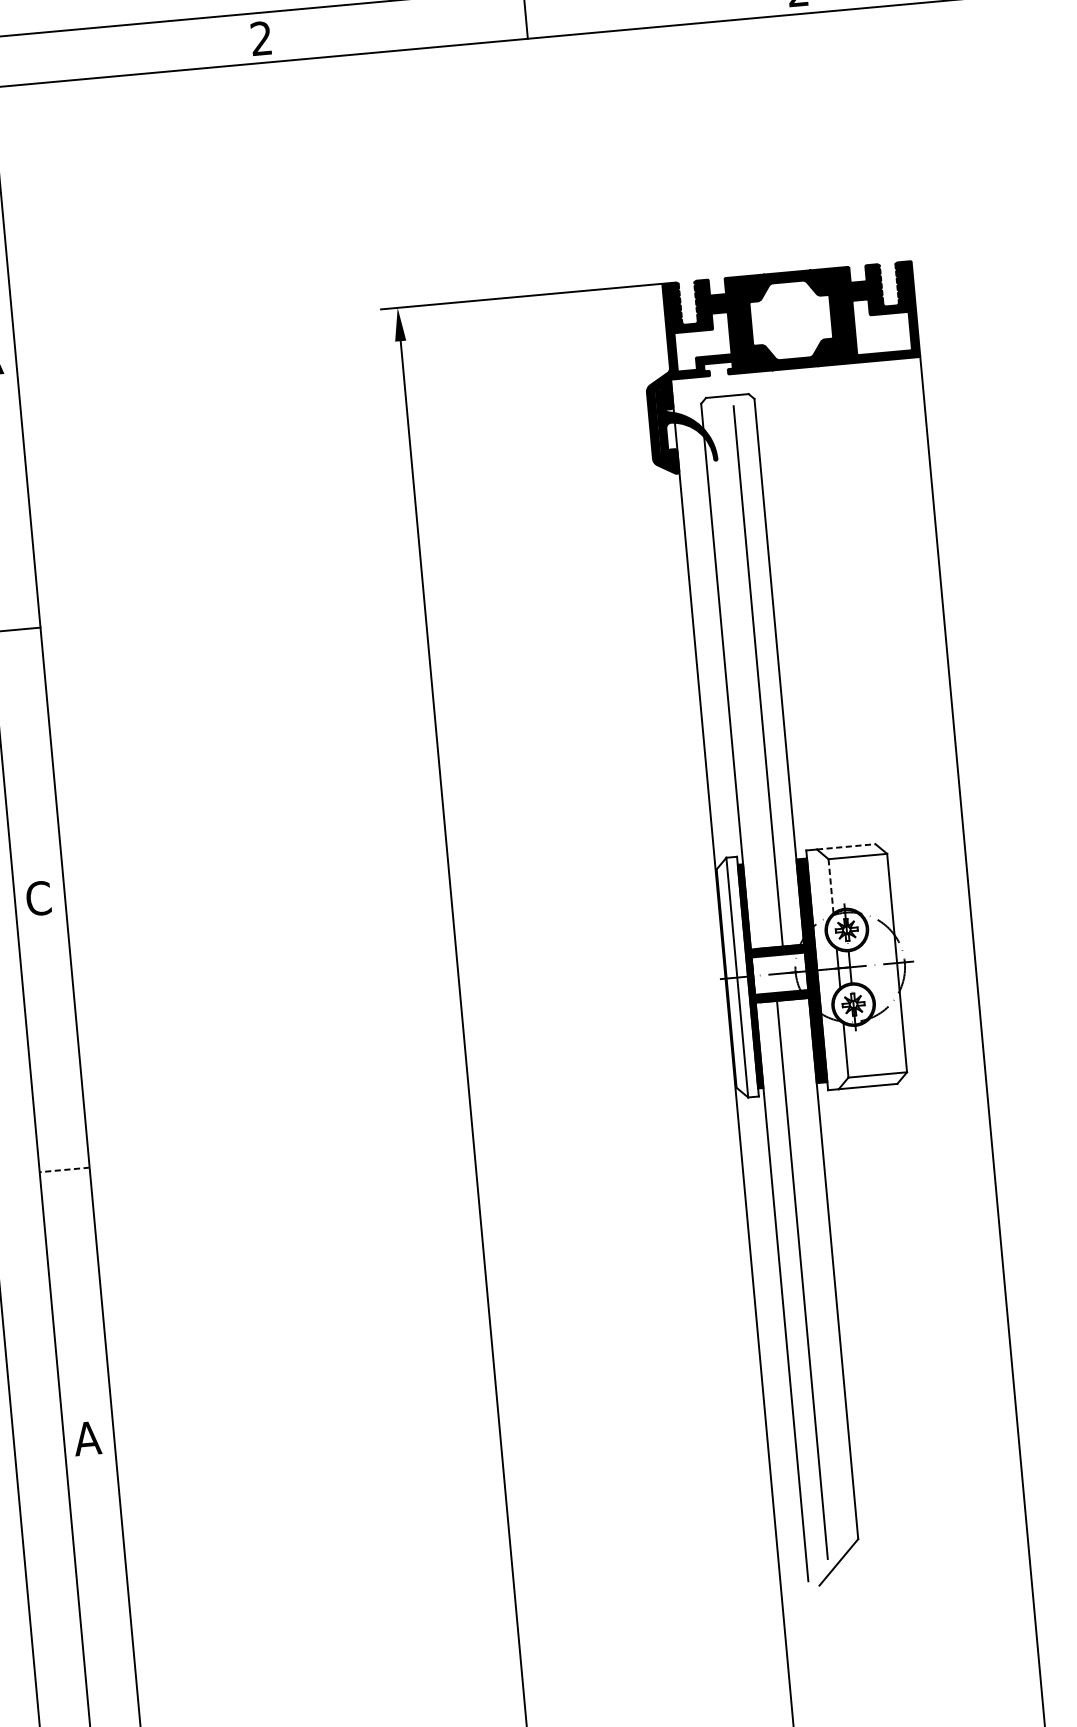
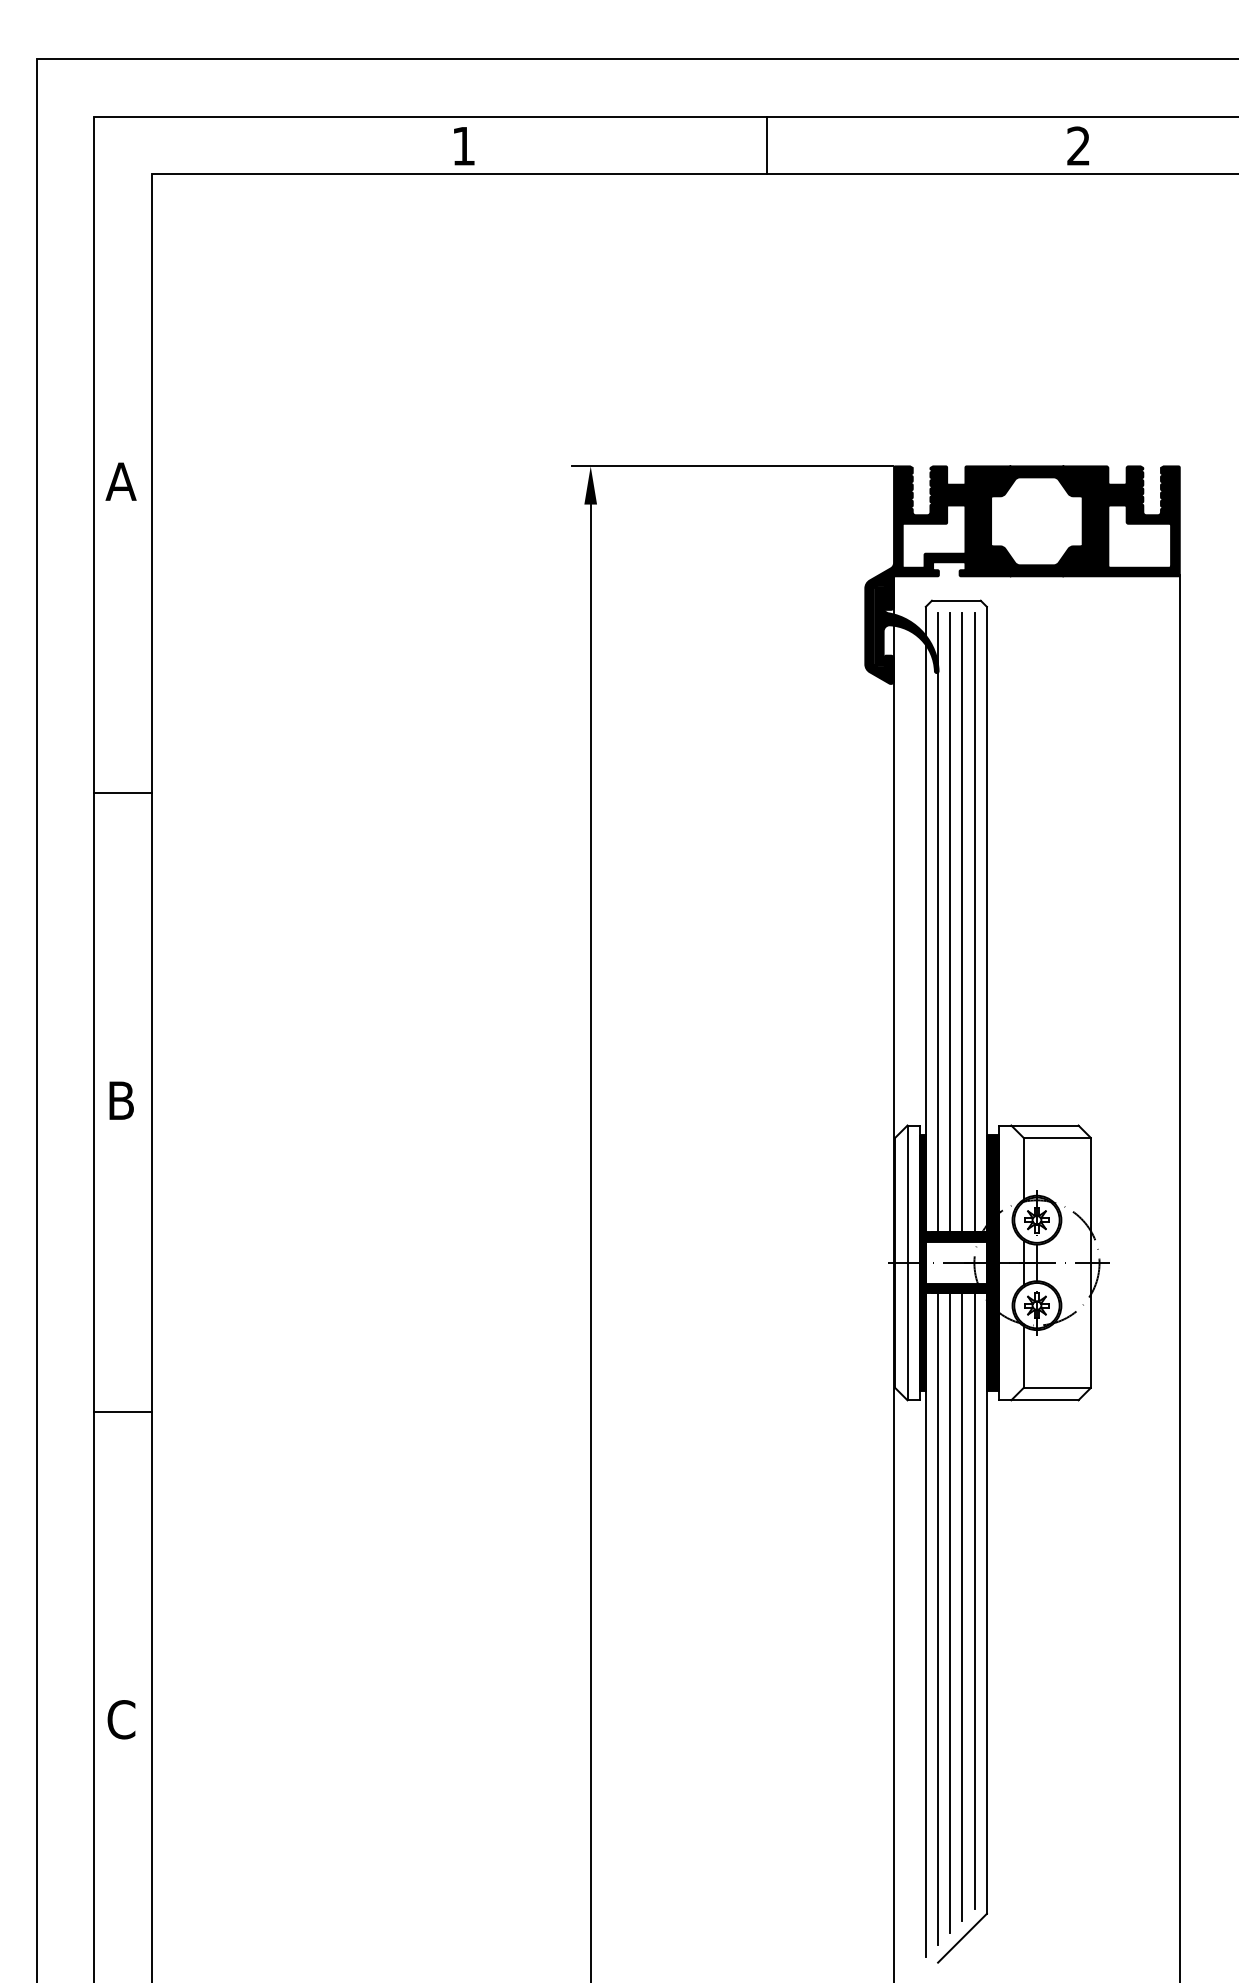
text: (261, 38) -> (463, 145), 2 -> 1
line: (768, 675) -> (974, 922), added
line: (747, 677) -> (950, 922), added
line: (737, 678) -> (938, 922), added
line: (845, 846) -> (1044, 1125), dashed -> solid
line: (831, 886) -> (1023, 1169), dashed -> solid
text: (38, 898) -> (121, 1100), C -> B
line: (64, 1169) -> (122, 1411), dashed -> solid
line: (822, 1266) -> (974, 1600), added
line: (812, 1272) -> (962, 1606), added
line: (792, 1286) -> (938, 1619), added
text: (86, 1438) -> (120, 1719), A -> C

